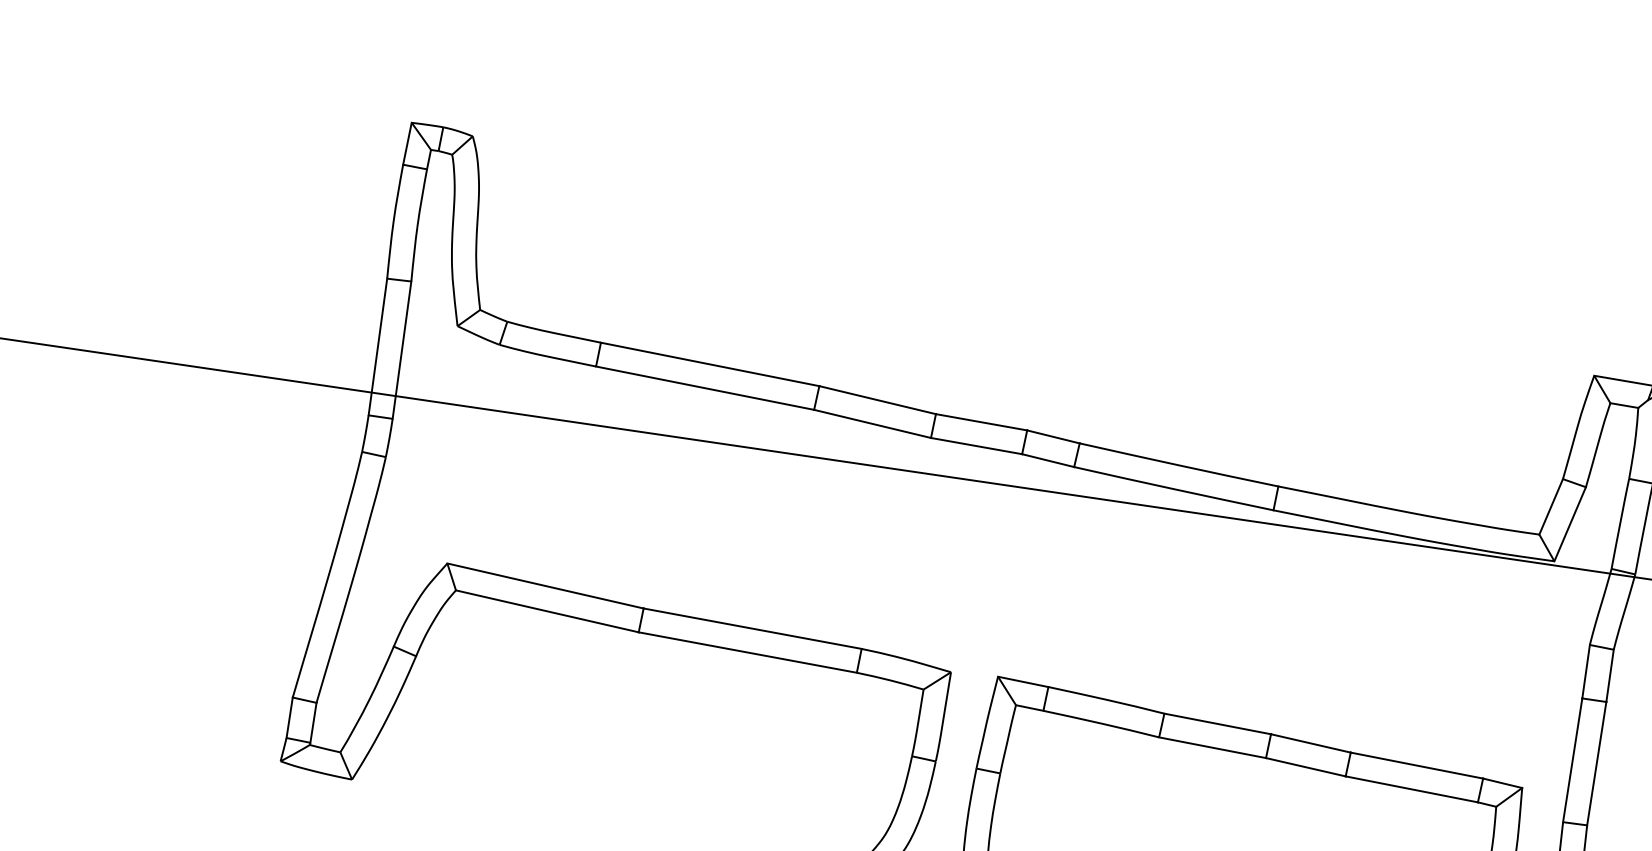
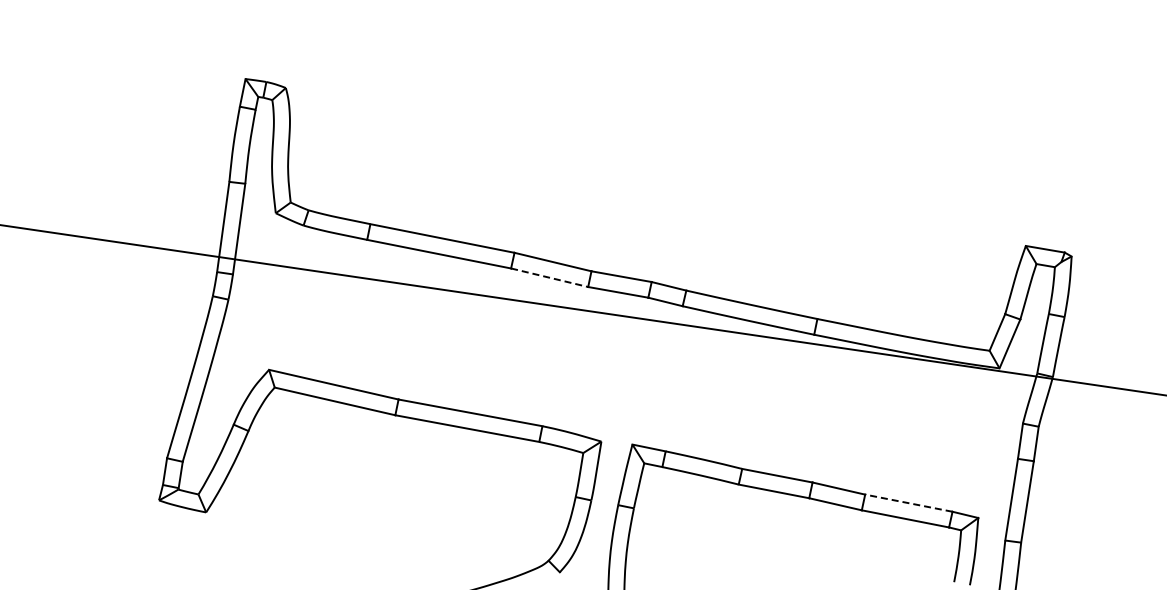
line: (872, 423) -> (549, 277), solid -> dashed
line: (1416, 766) -> (908, 503), solid -> dashed

